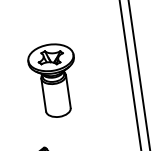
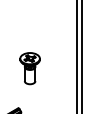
part: (53, 80) -> (29, 68), size x0.7

